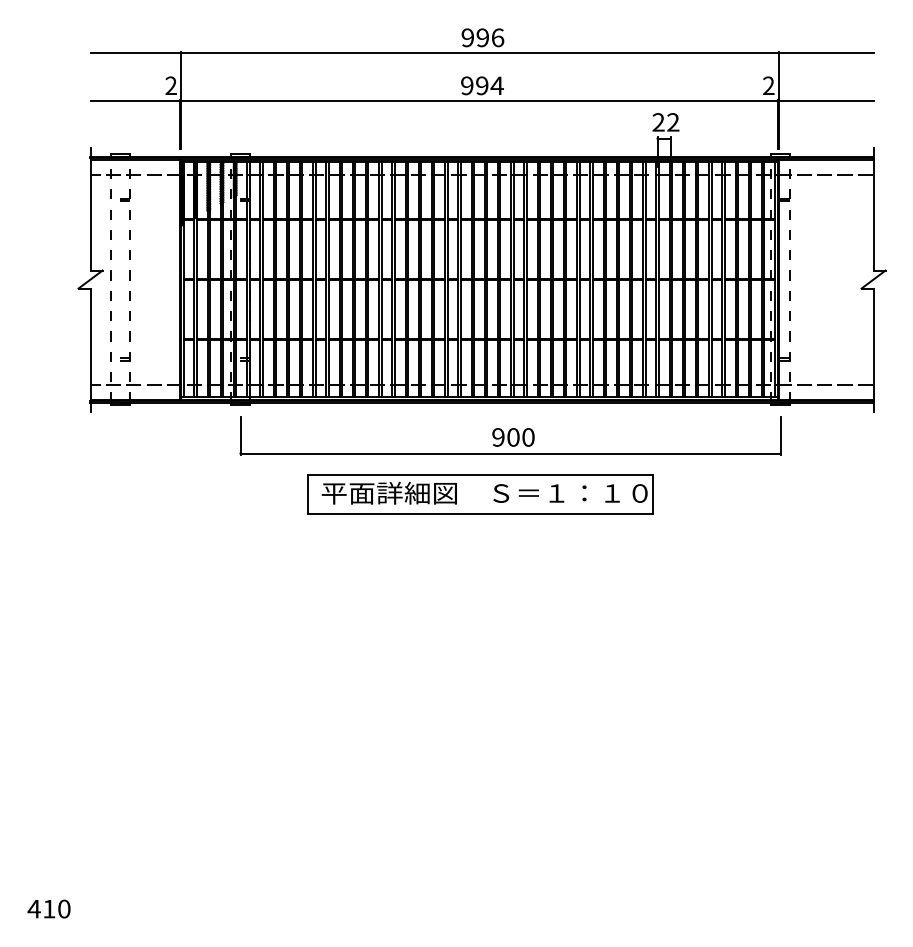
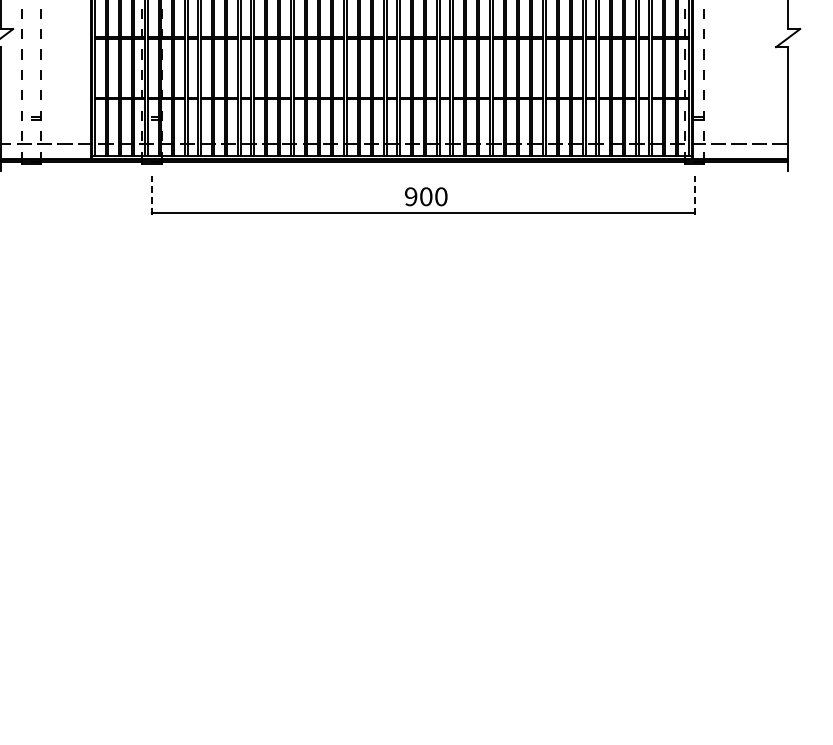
line: (240, 435) -> (151, 194), solid -> dashed
line: (780, 435) -> (694, 194), solid -> dashed
part: (480, 494) -> (393, 254), removed

